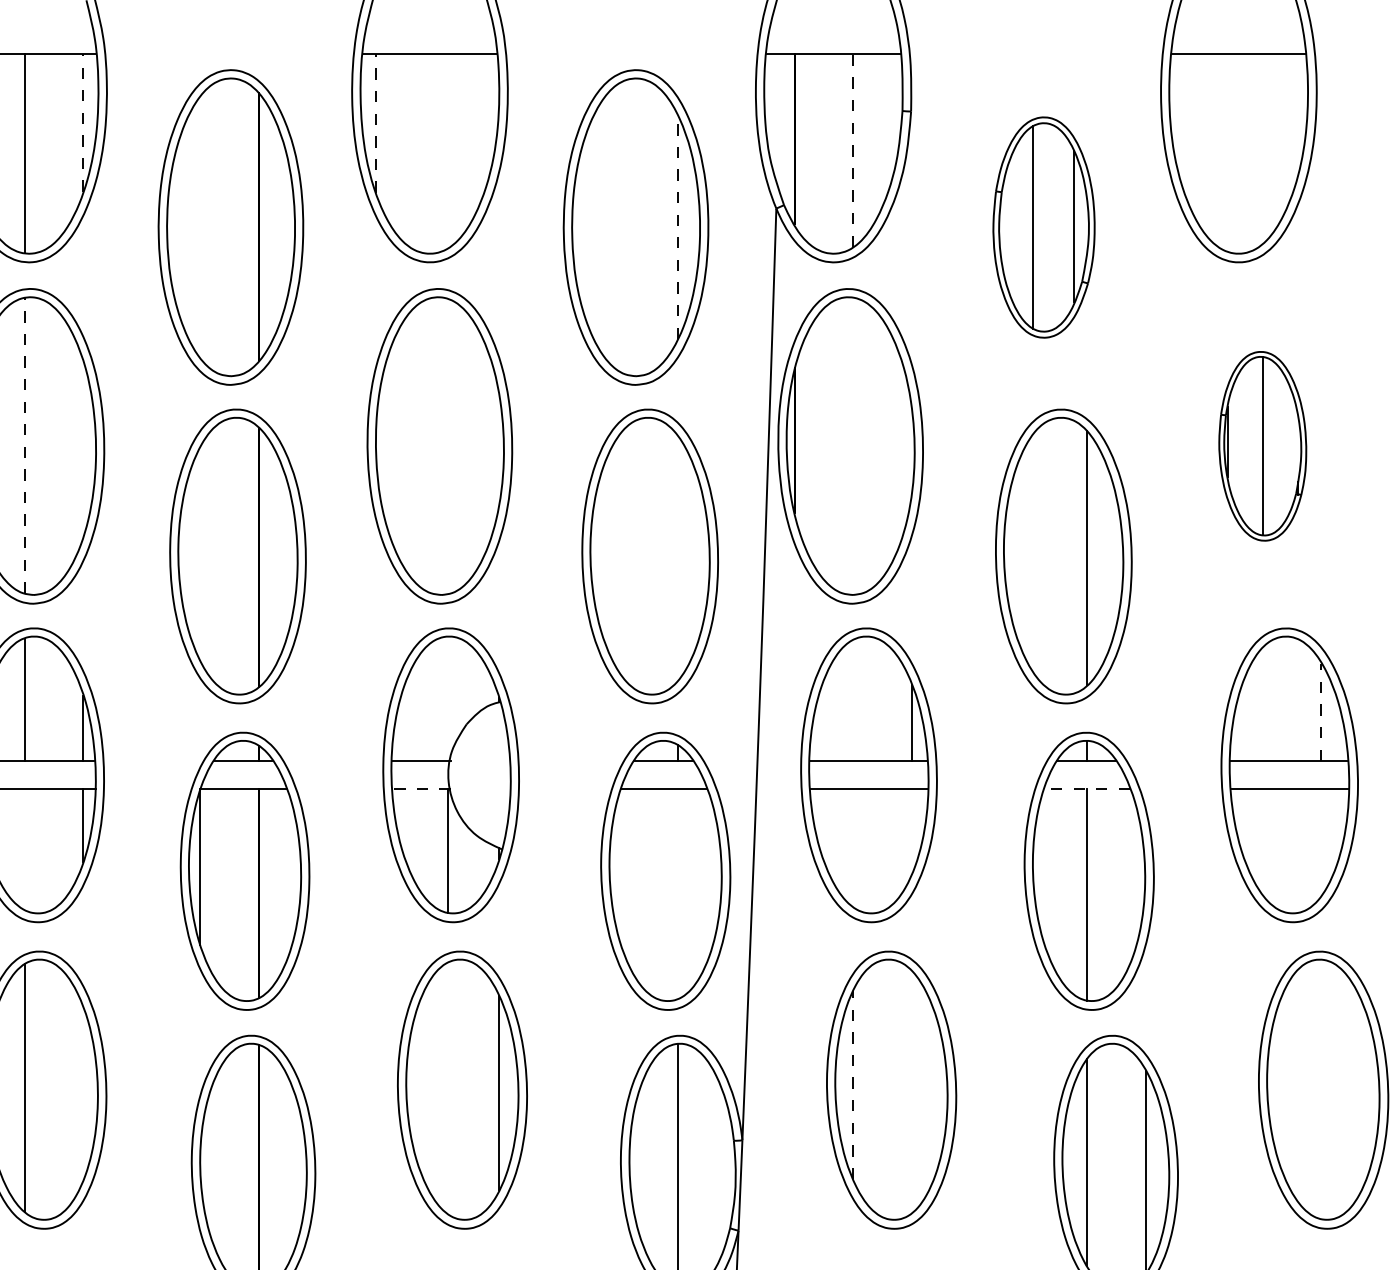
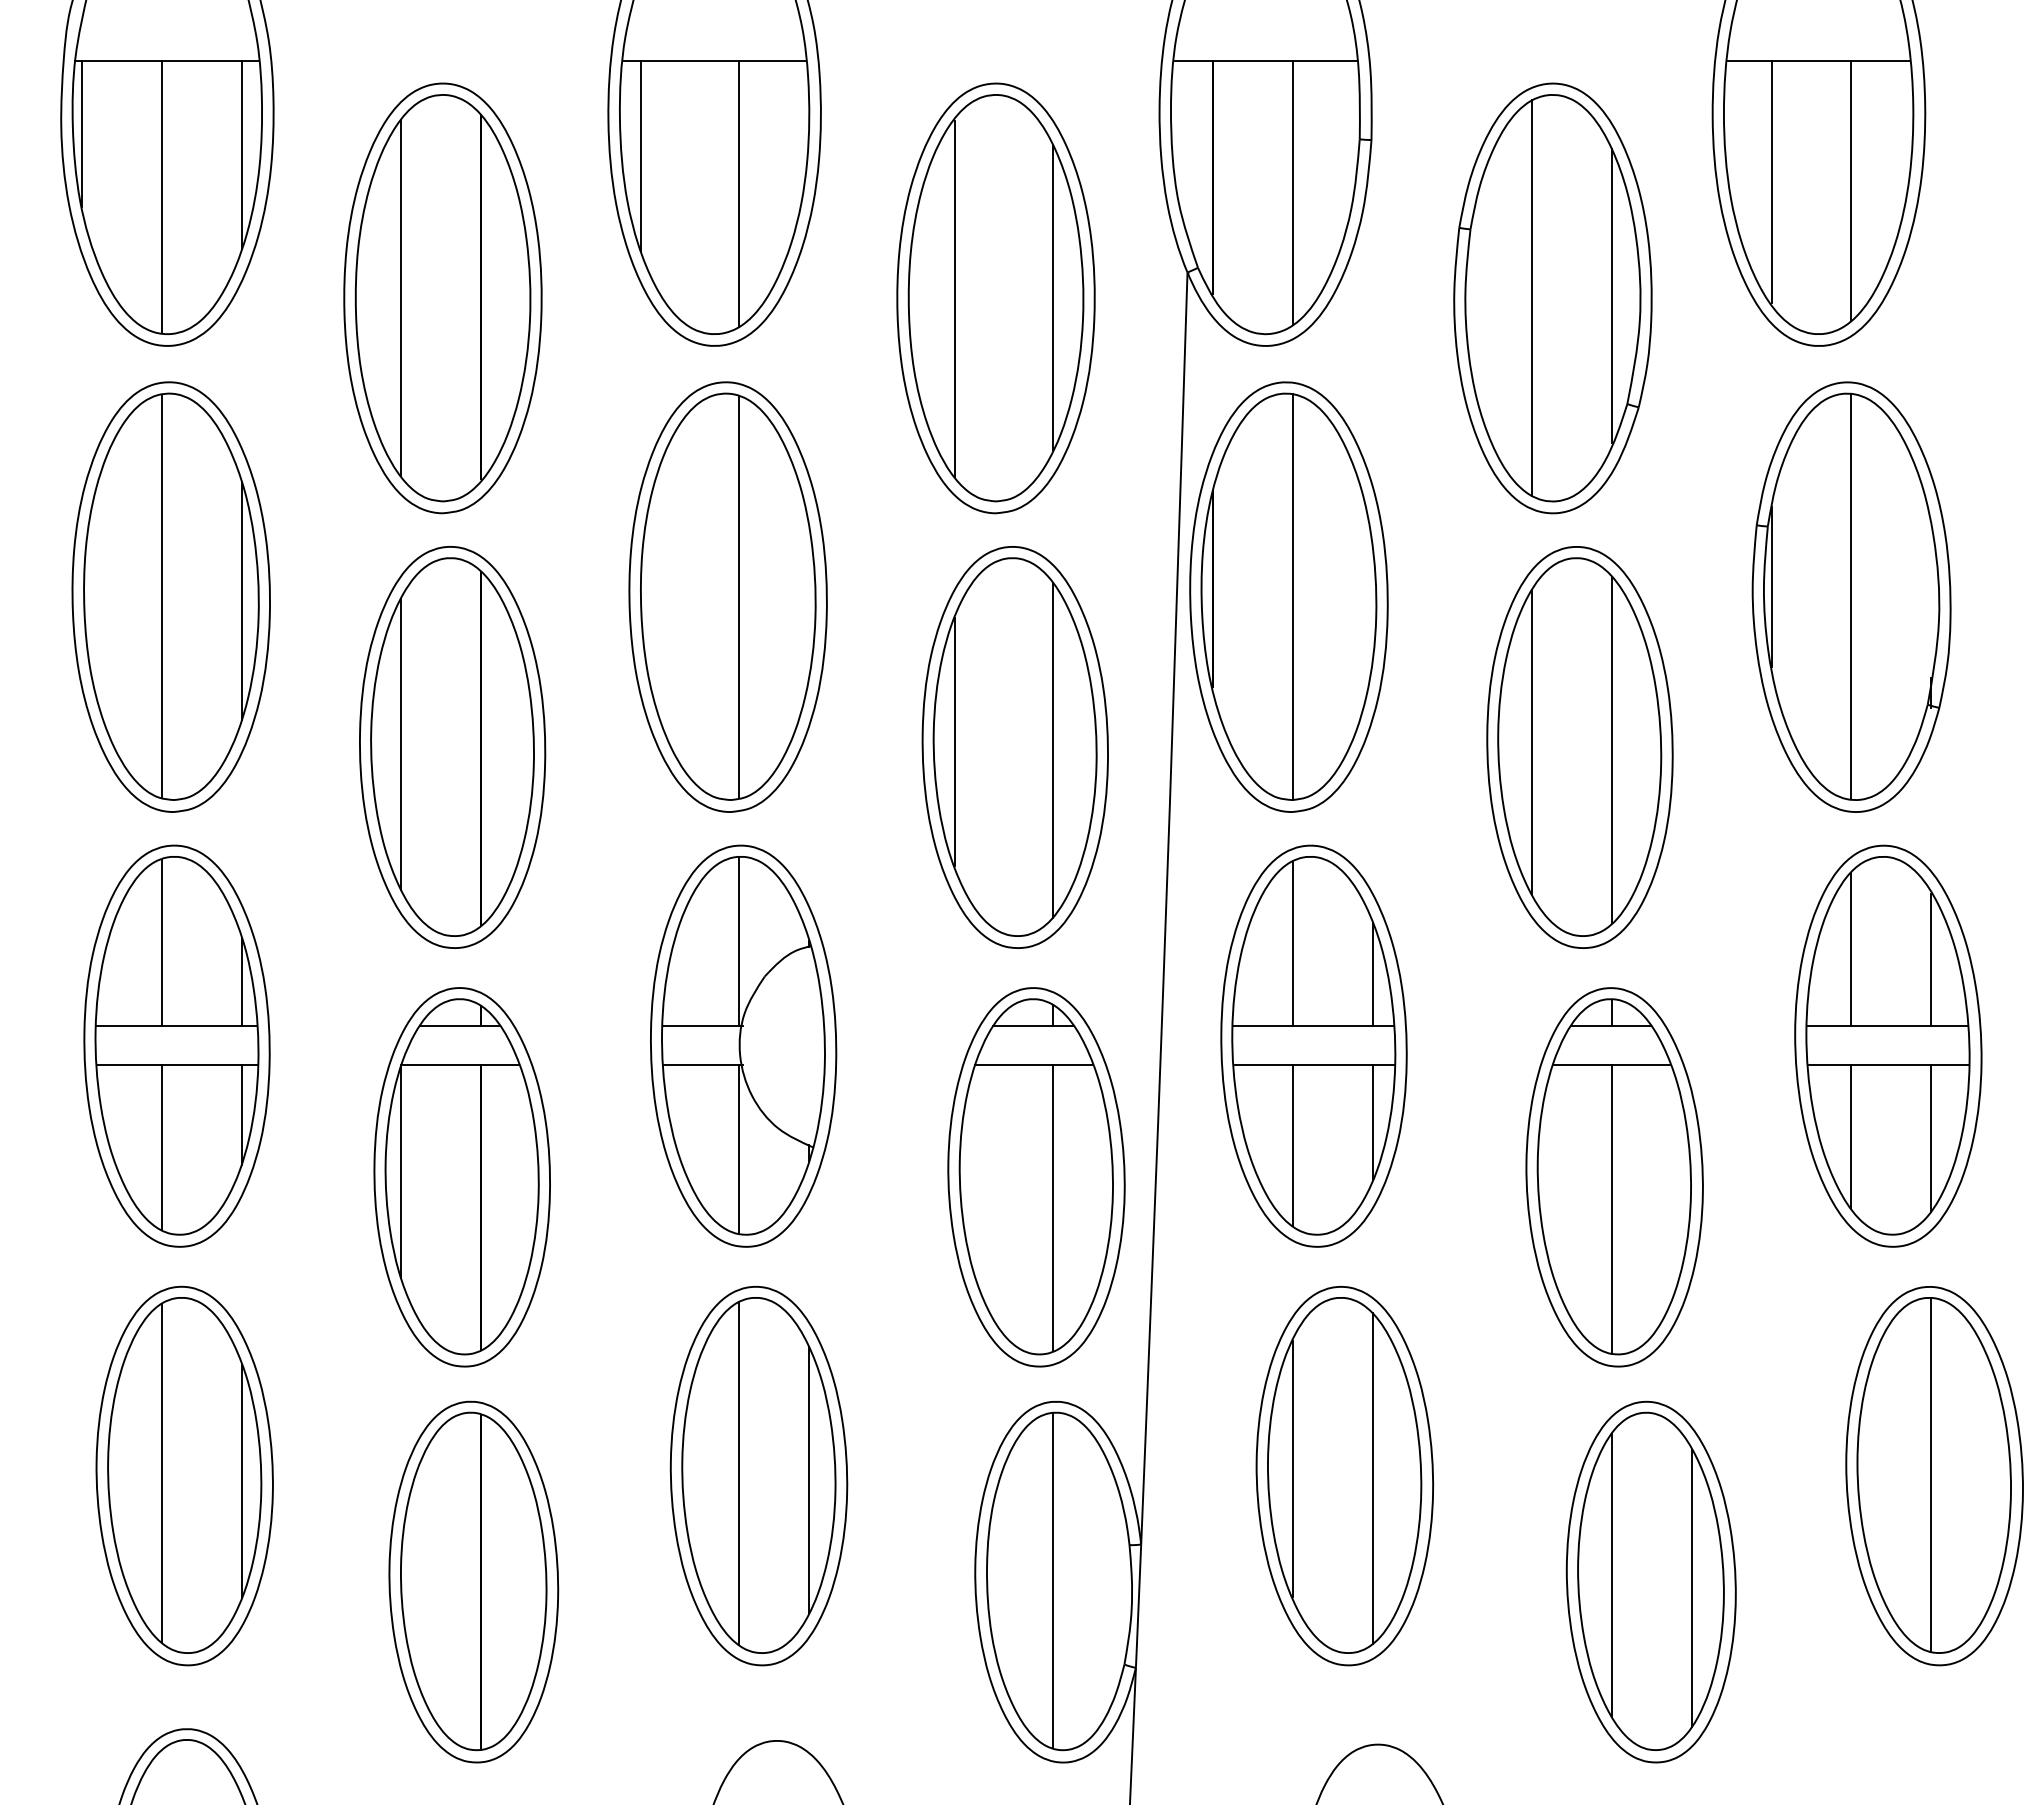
line: (83, 122) -> (241, 154), dashed -> solid
line: (375, 122) -> (640, 155), dashed -> solid
line: (1204, 141) -> (1771, 181), added
line: (1262, 148) -> (1851, 190), added
line: (853, 149) -> (1292, 192), dashed -> solid
line: (448, 150) -> (739, 193), added
line: (677, 226) -> (1052, 297), dashed -> solid
line: (200, 227) -> (401, 298), added
line: (605, 227) -> (954, 298), added
part: (1043, 227) -> (1552, 298), size x1.43
line: (24, 445) -> (161, 596), dashed -> solid
line: (853, 445) -> (1292, 596), added
part: (1262, 445) -> (1851, 596), size x1.67
line: (448, 446) -> (739, 597), added
line: (83, 448) -> (241, 600), added
line: (605, 552) -> (954, 741), added
line: (1029, 552) -> (1532, 742), added
line: (200, 553) -> (401, 743), added
line: (677, 558) -> (1052, 750), added
line: (448, 698) -> (739, 941), added
line: (853, 700) -> (1292, 943), added
line: (1262, 704) -> (1851, 949), added
line: (1321, 711) -> (1931, 959), dashed -> solid
line: (421, 788) -> (703, 1064), dashed -> solid
line: (1086, 788) -> (1611, 1064), dashed -> solid
line: (911, 831) -> (1372, 1122), added
line: (1262, 840) -> (1851, 1135), added
line: (1321, 842) -> (1931, 1137), added
line: (853, 847) -> (1292, 1144), added
line: (24, 849) -> (161, 1147), added
line: (677, 893) -> (1052, 1207), added
line: (853, 1084) -> (1292, 1468), dashed -> solid
line: (448, 1088) -> (739, 1473), added
line: (1321, 1089) -> (1931, 1474), added
line: (911, 1091) -> (1372, 1478), added
line: (83, 1094) -> (241, 1481), added

